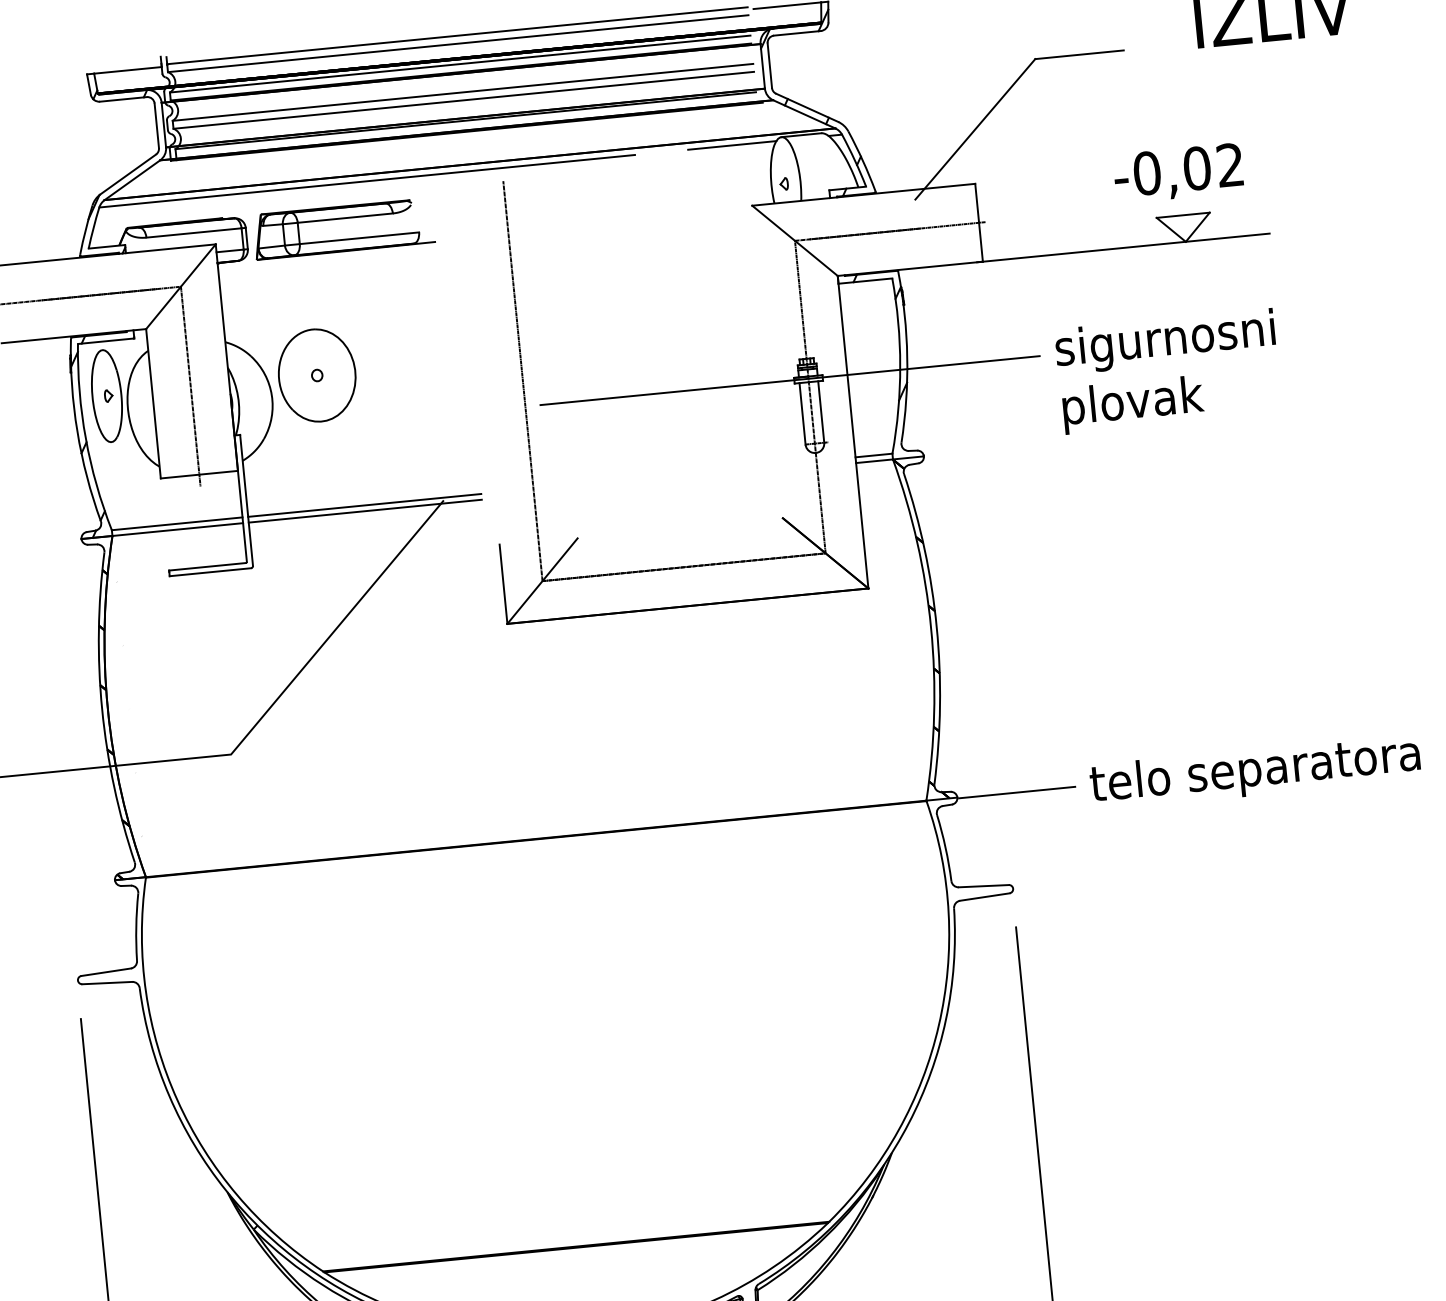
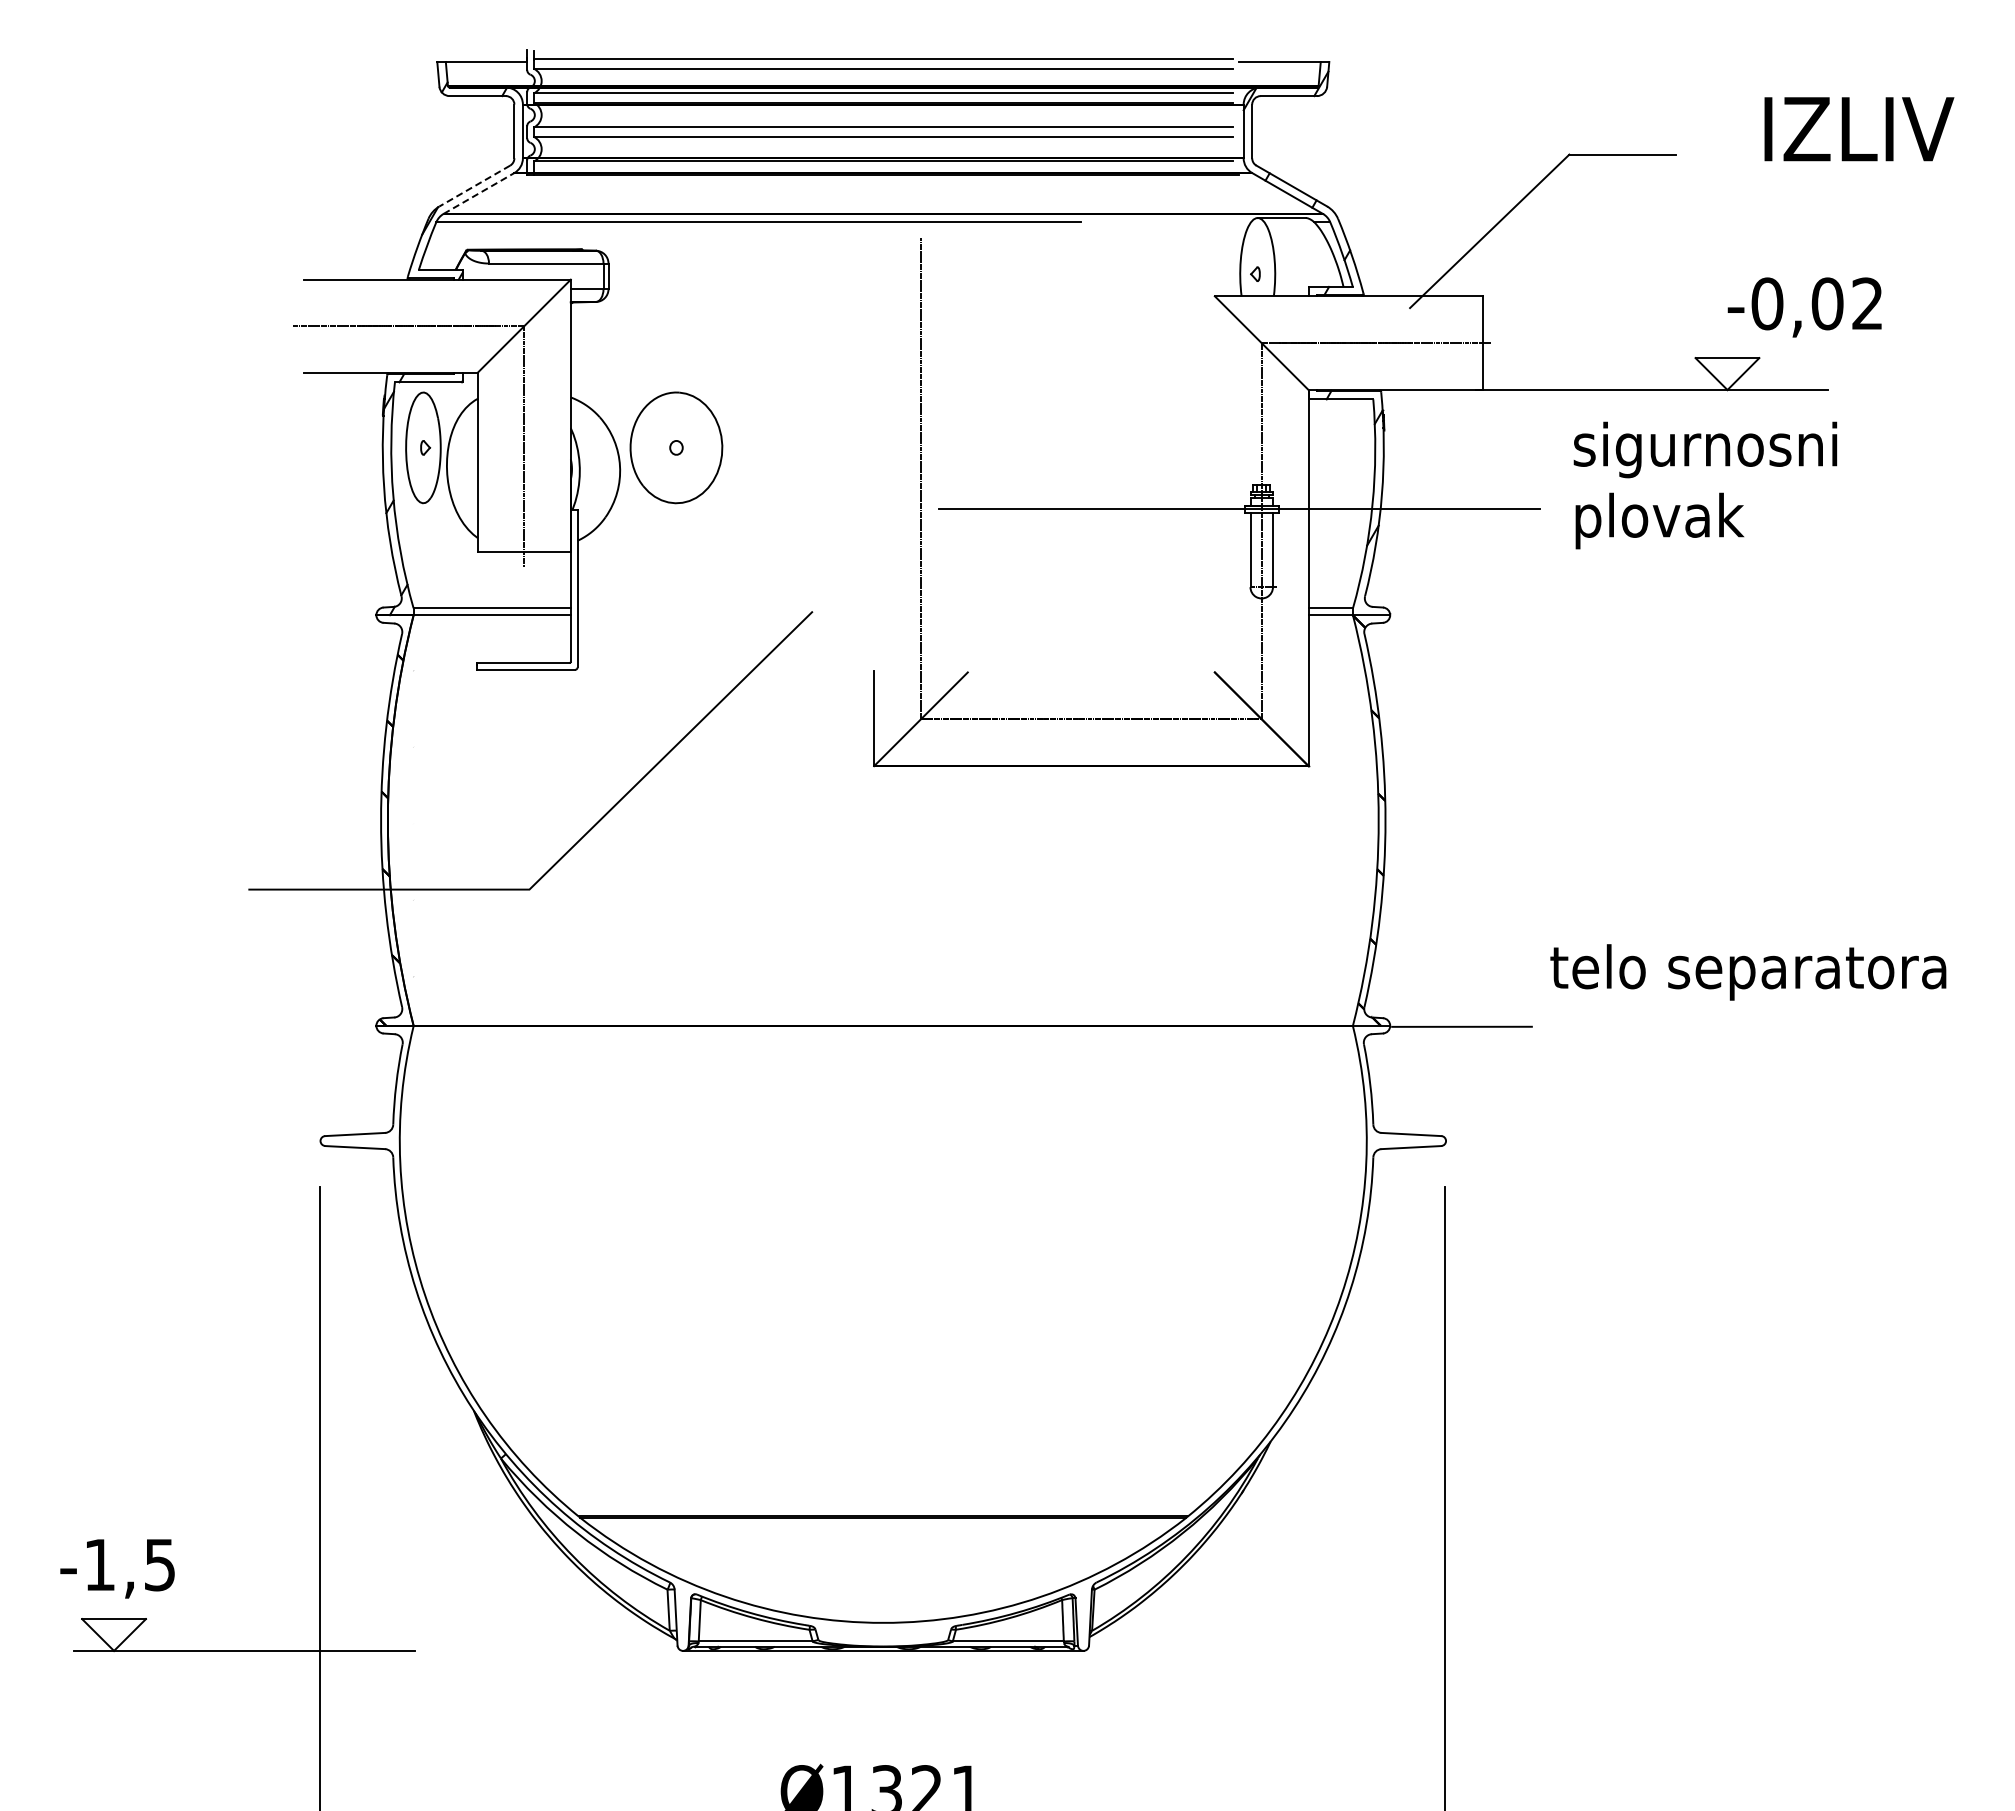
line: (732, 145) -> (1198, 222), removed
text: (1178, 173) -> (1804, 307), moved
line: (128, 174) -> (474, 186), solid -> dashed
line: (132, 180) -> (479, 193), solid -> dashed
part: (343, 219) -> (725, 264), removed
text: (1168, 371) -> (1705, 485), moved
line: (364, 505) -> (717, 608), removed
line: (364, 511) -> (717, 615), removed
text: (1255, 772) -> (1748, 972), moved

